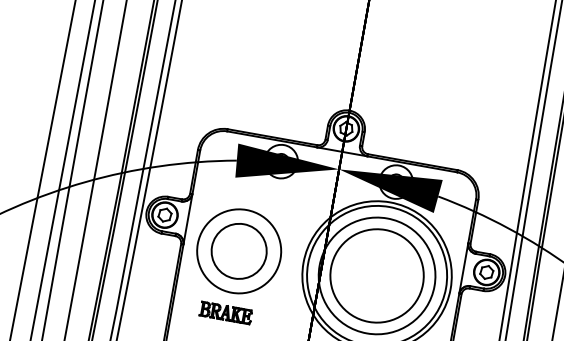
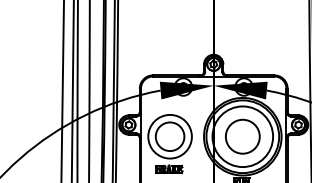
circle: (376, 275) -> (242, 136), size x0.7

